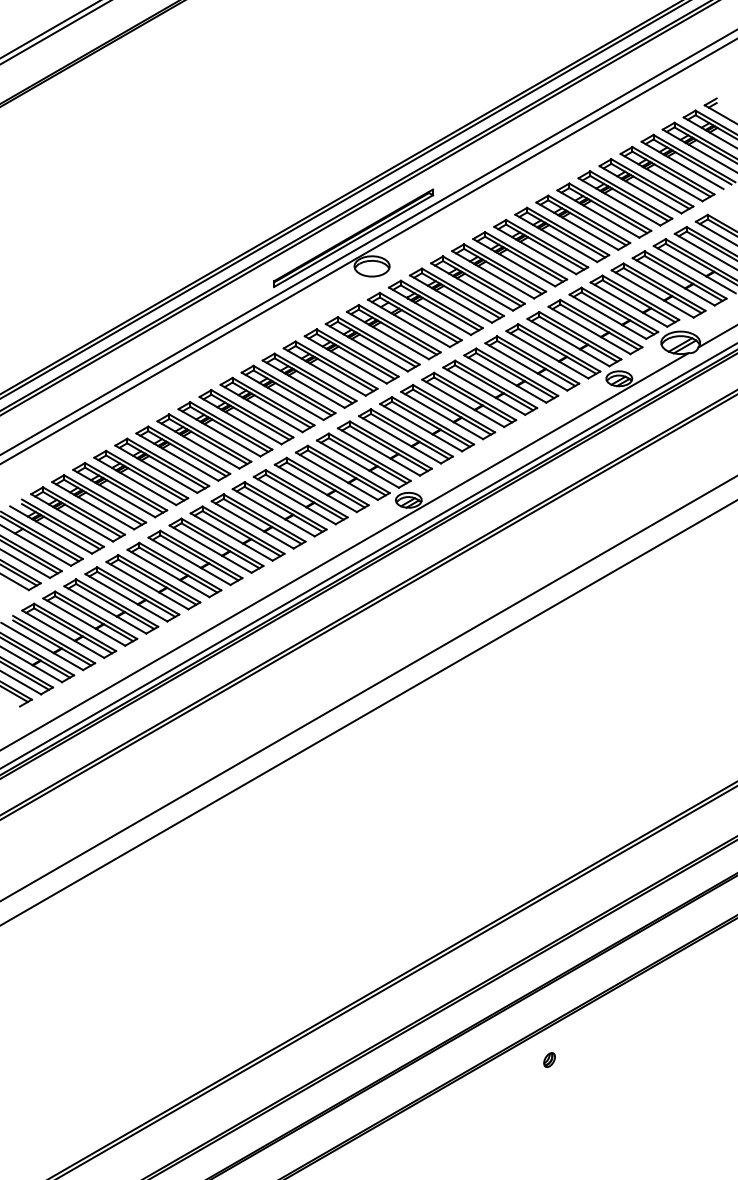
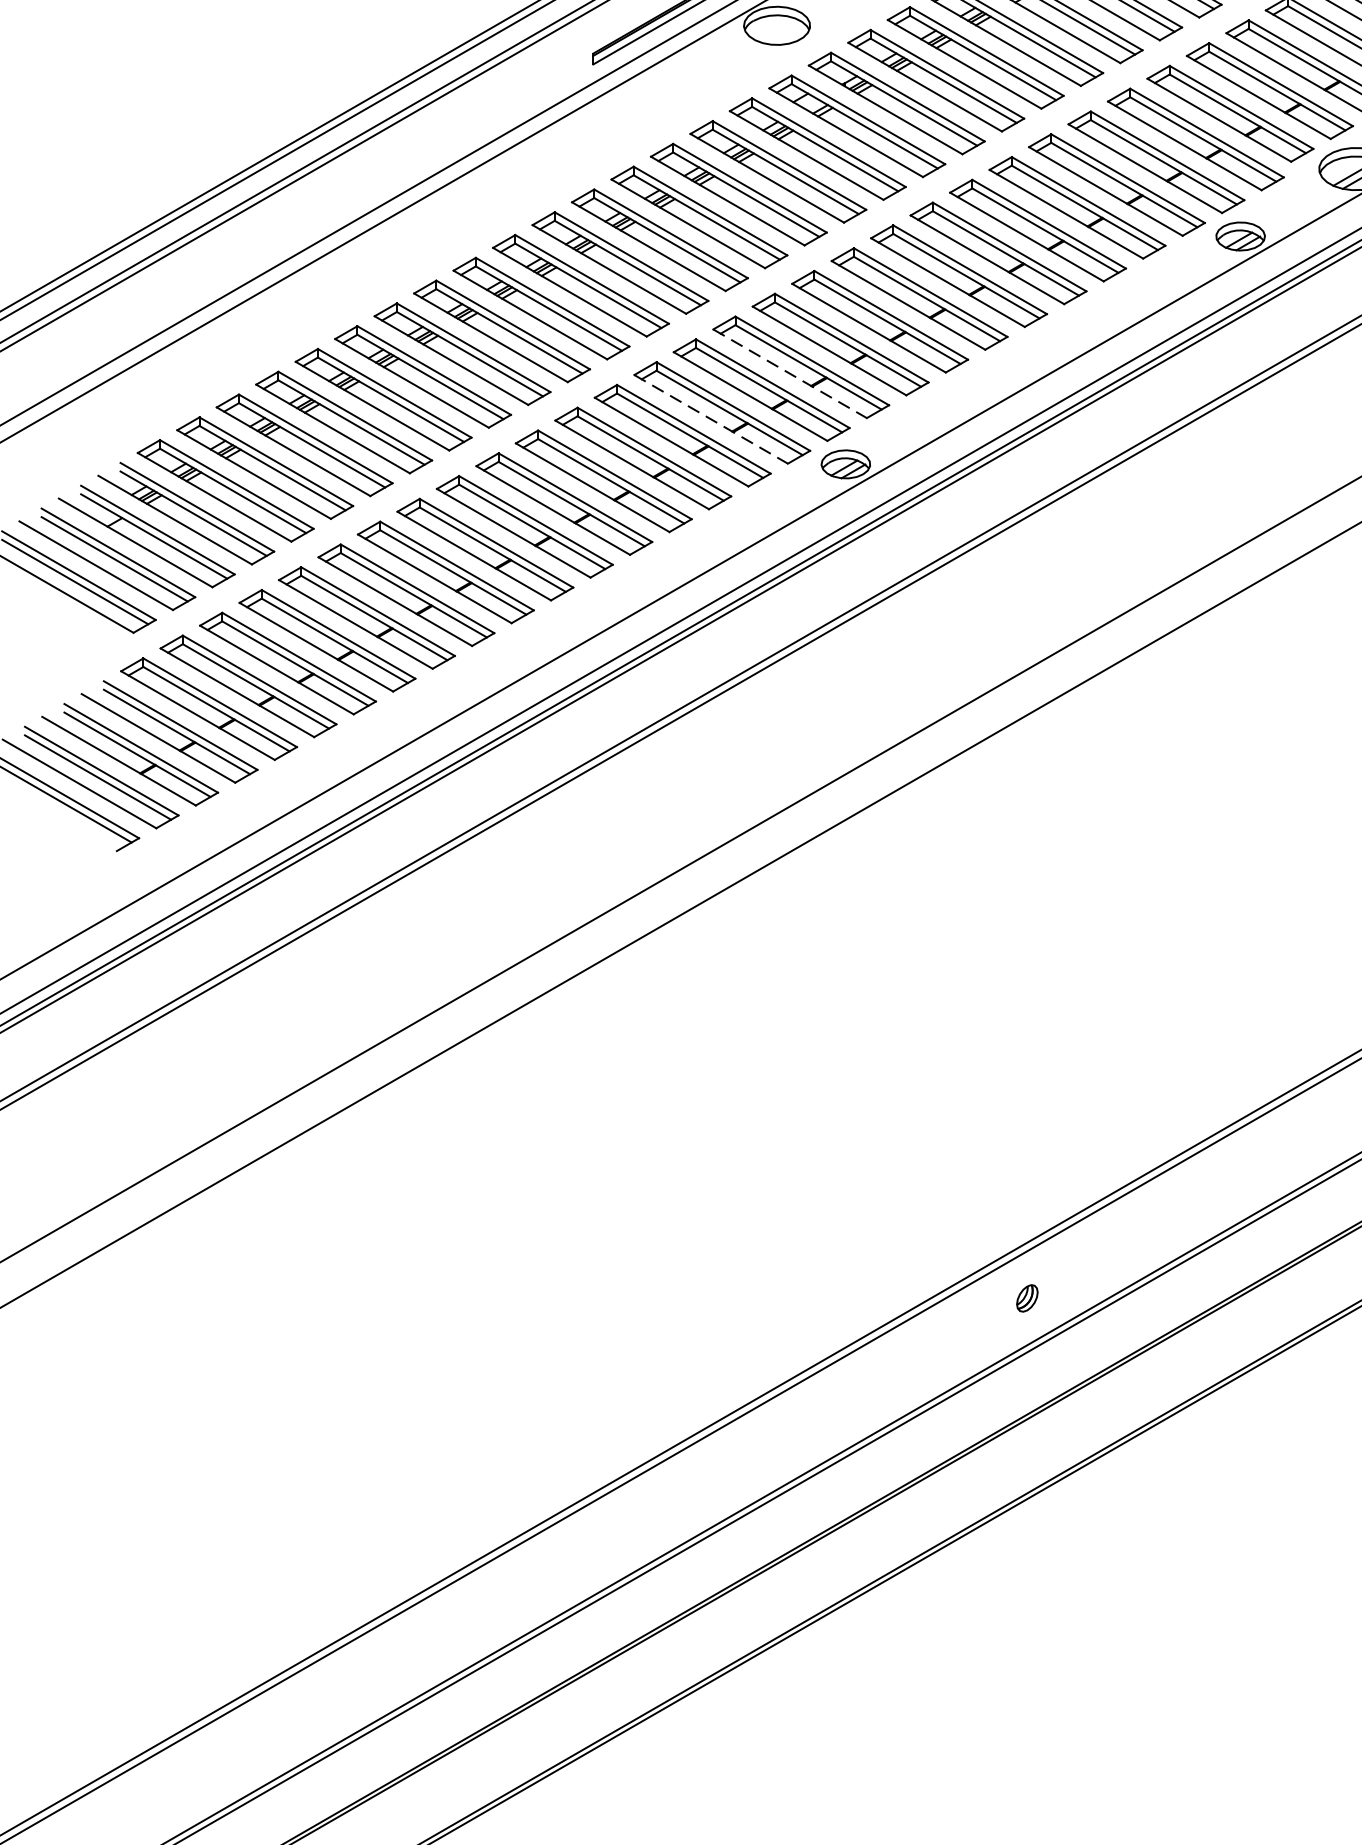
line: (379, 452) -> (790, 374), solid -> dashed
line: (337, 476) -> (712, 419), solid -> dashed
part: (549, 1060) -> (1027, 1299), moved

